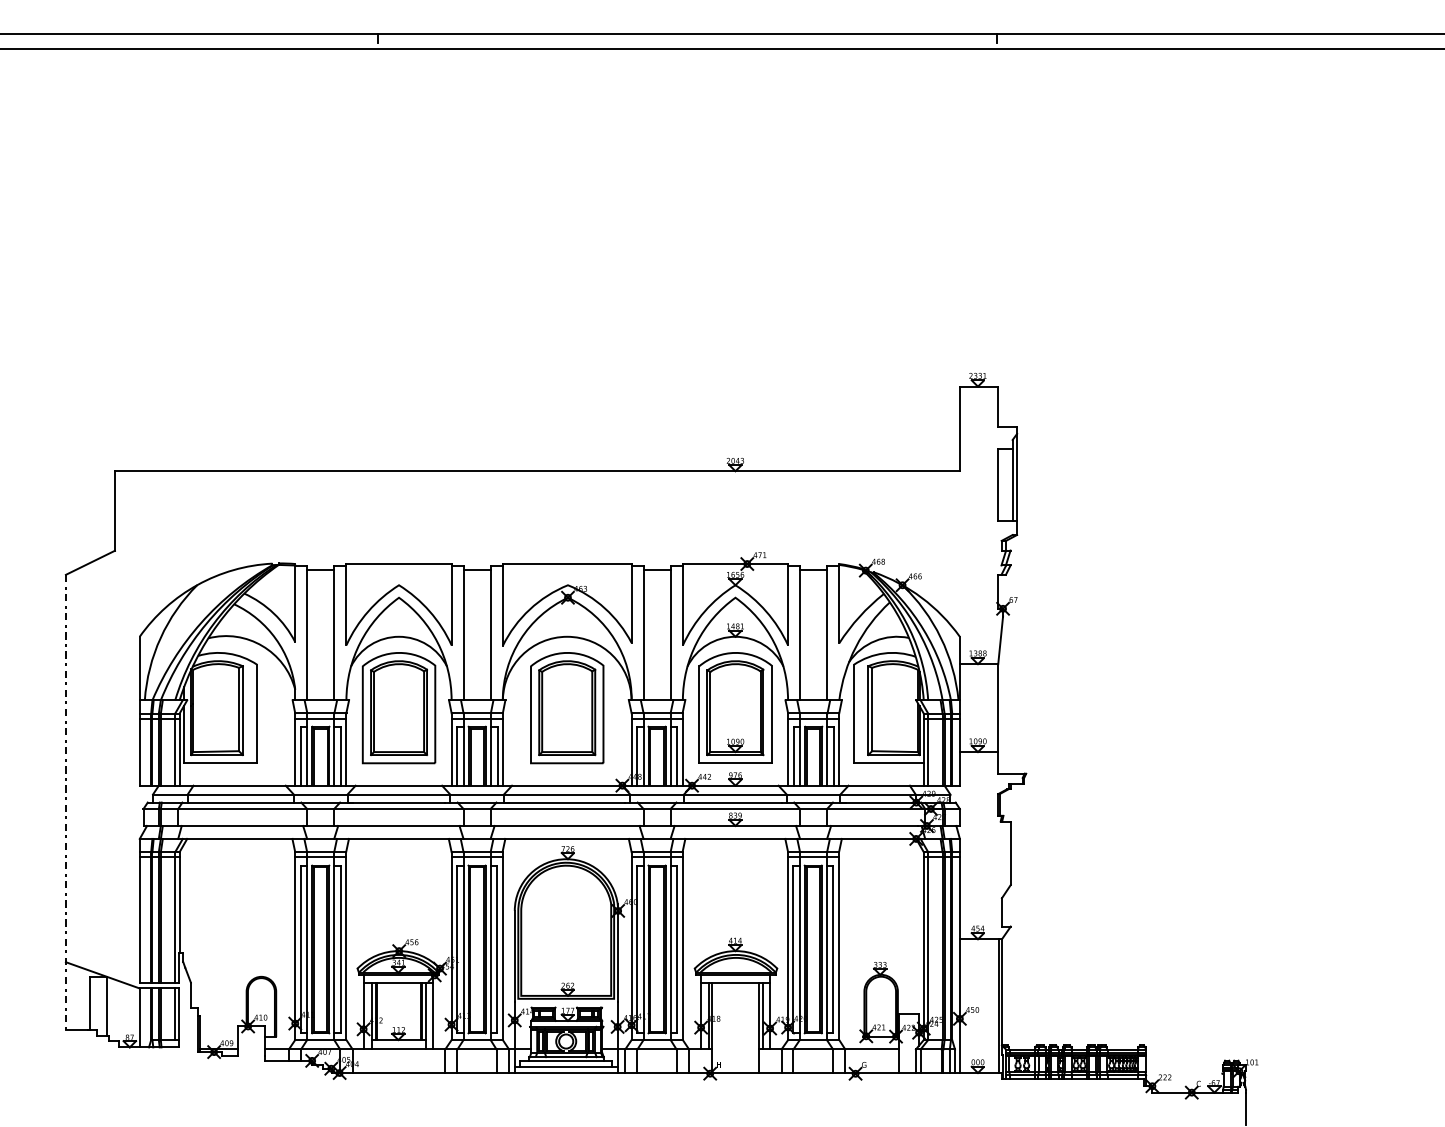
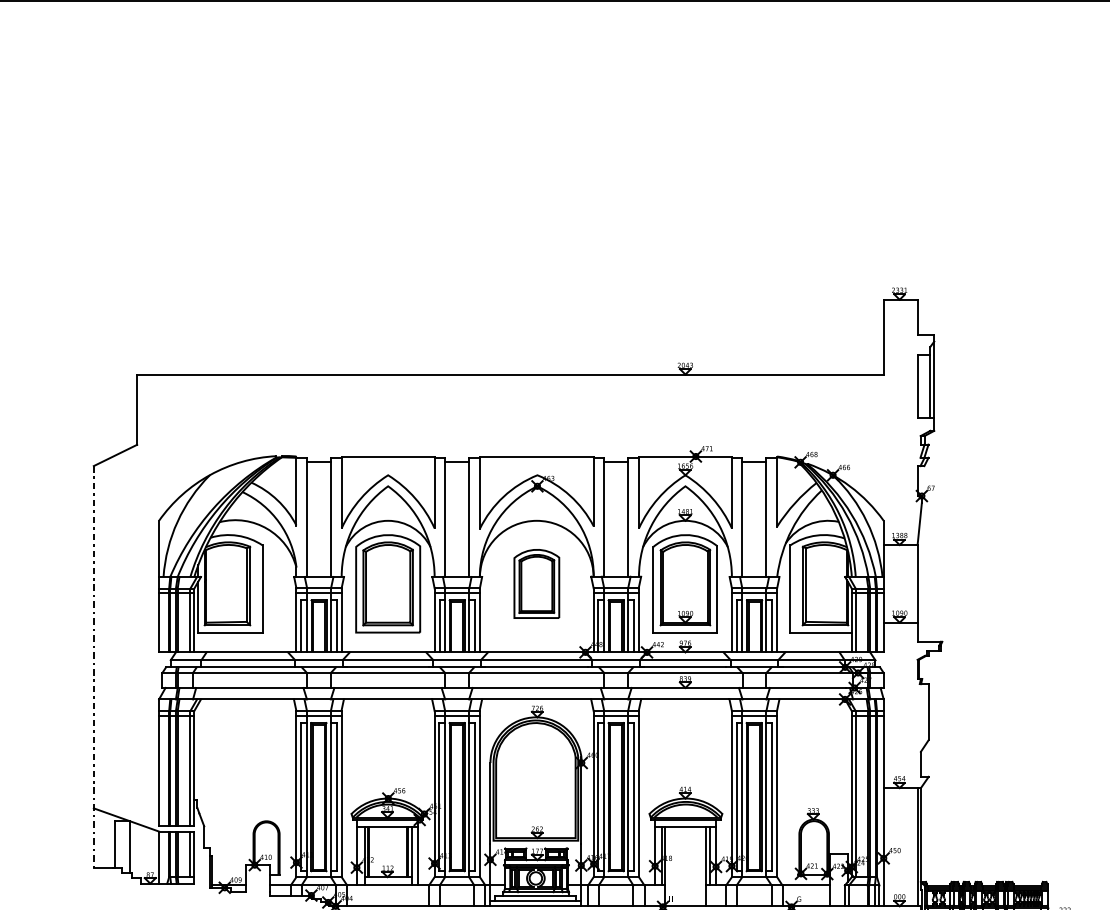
part: (567, 708) -> (537, 584), size x0.7

